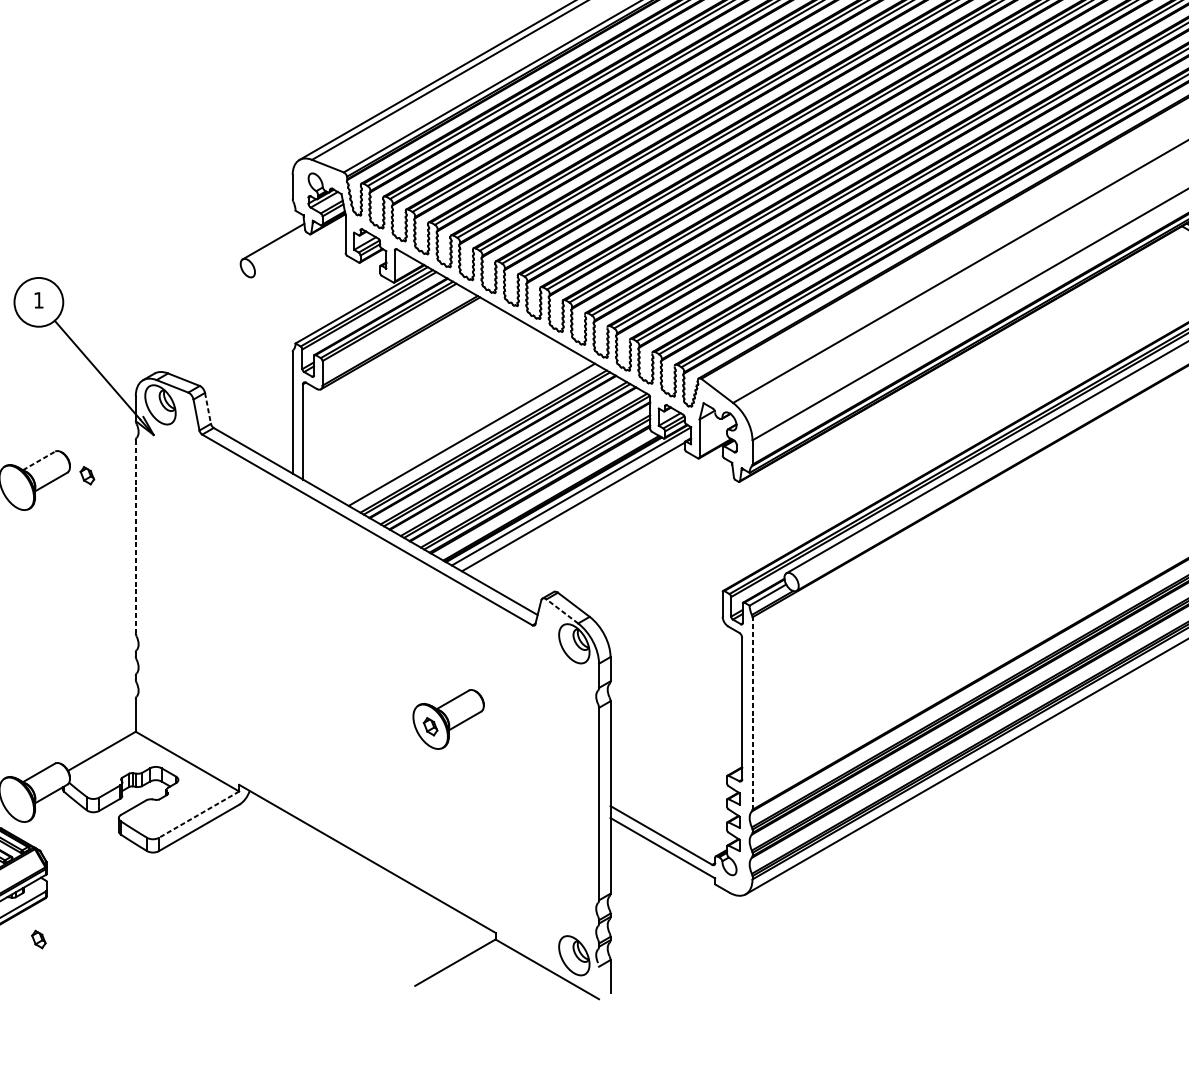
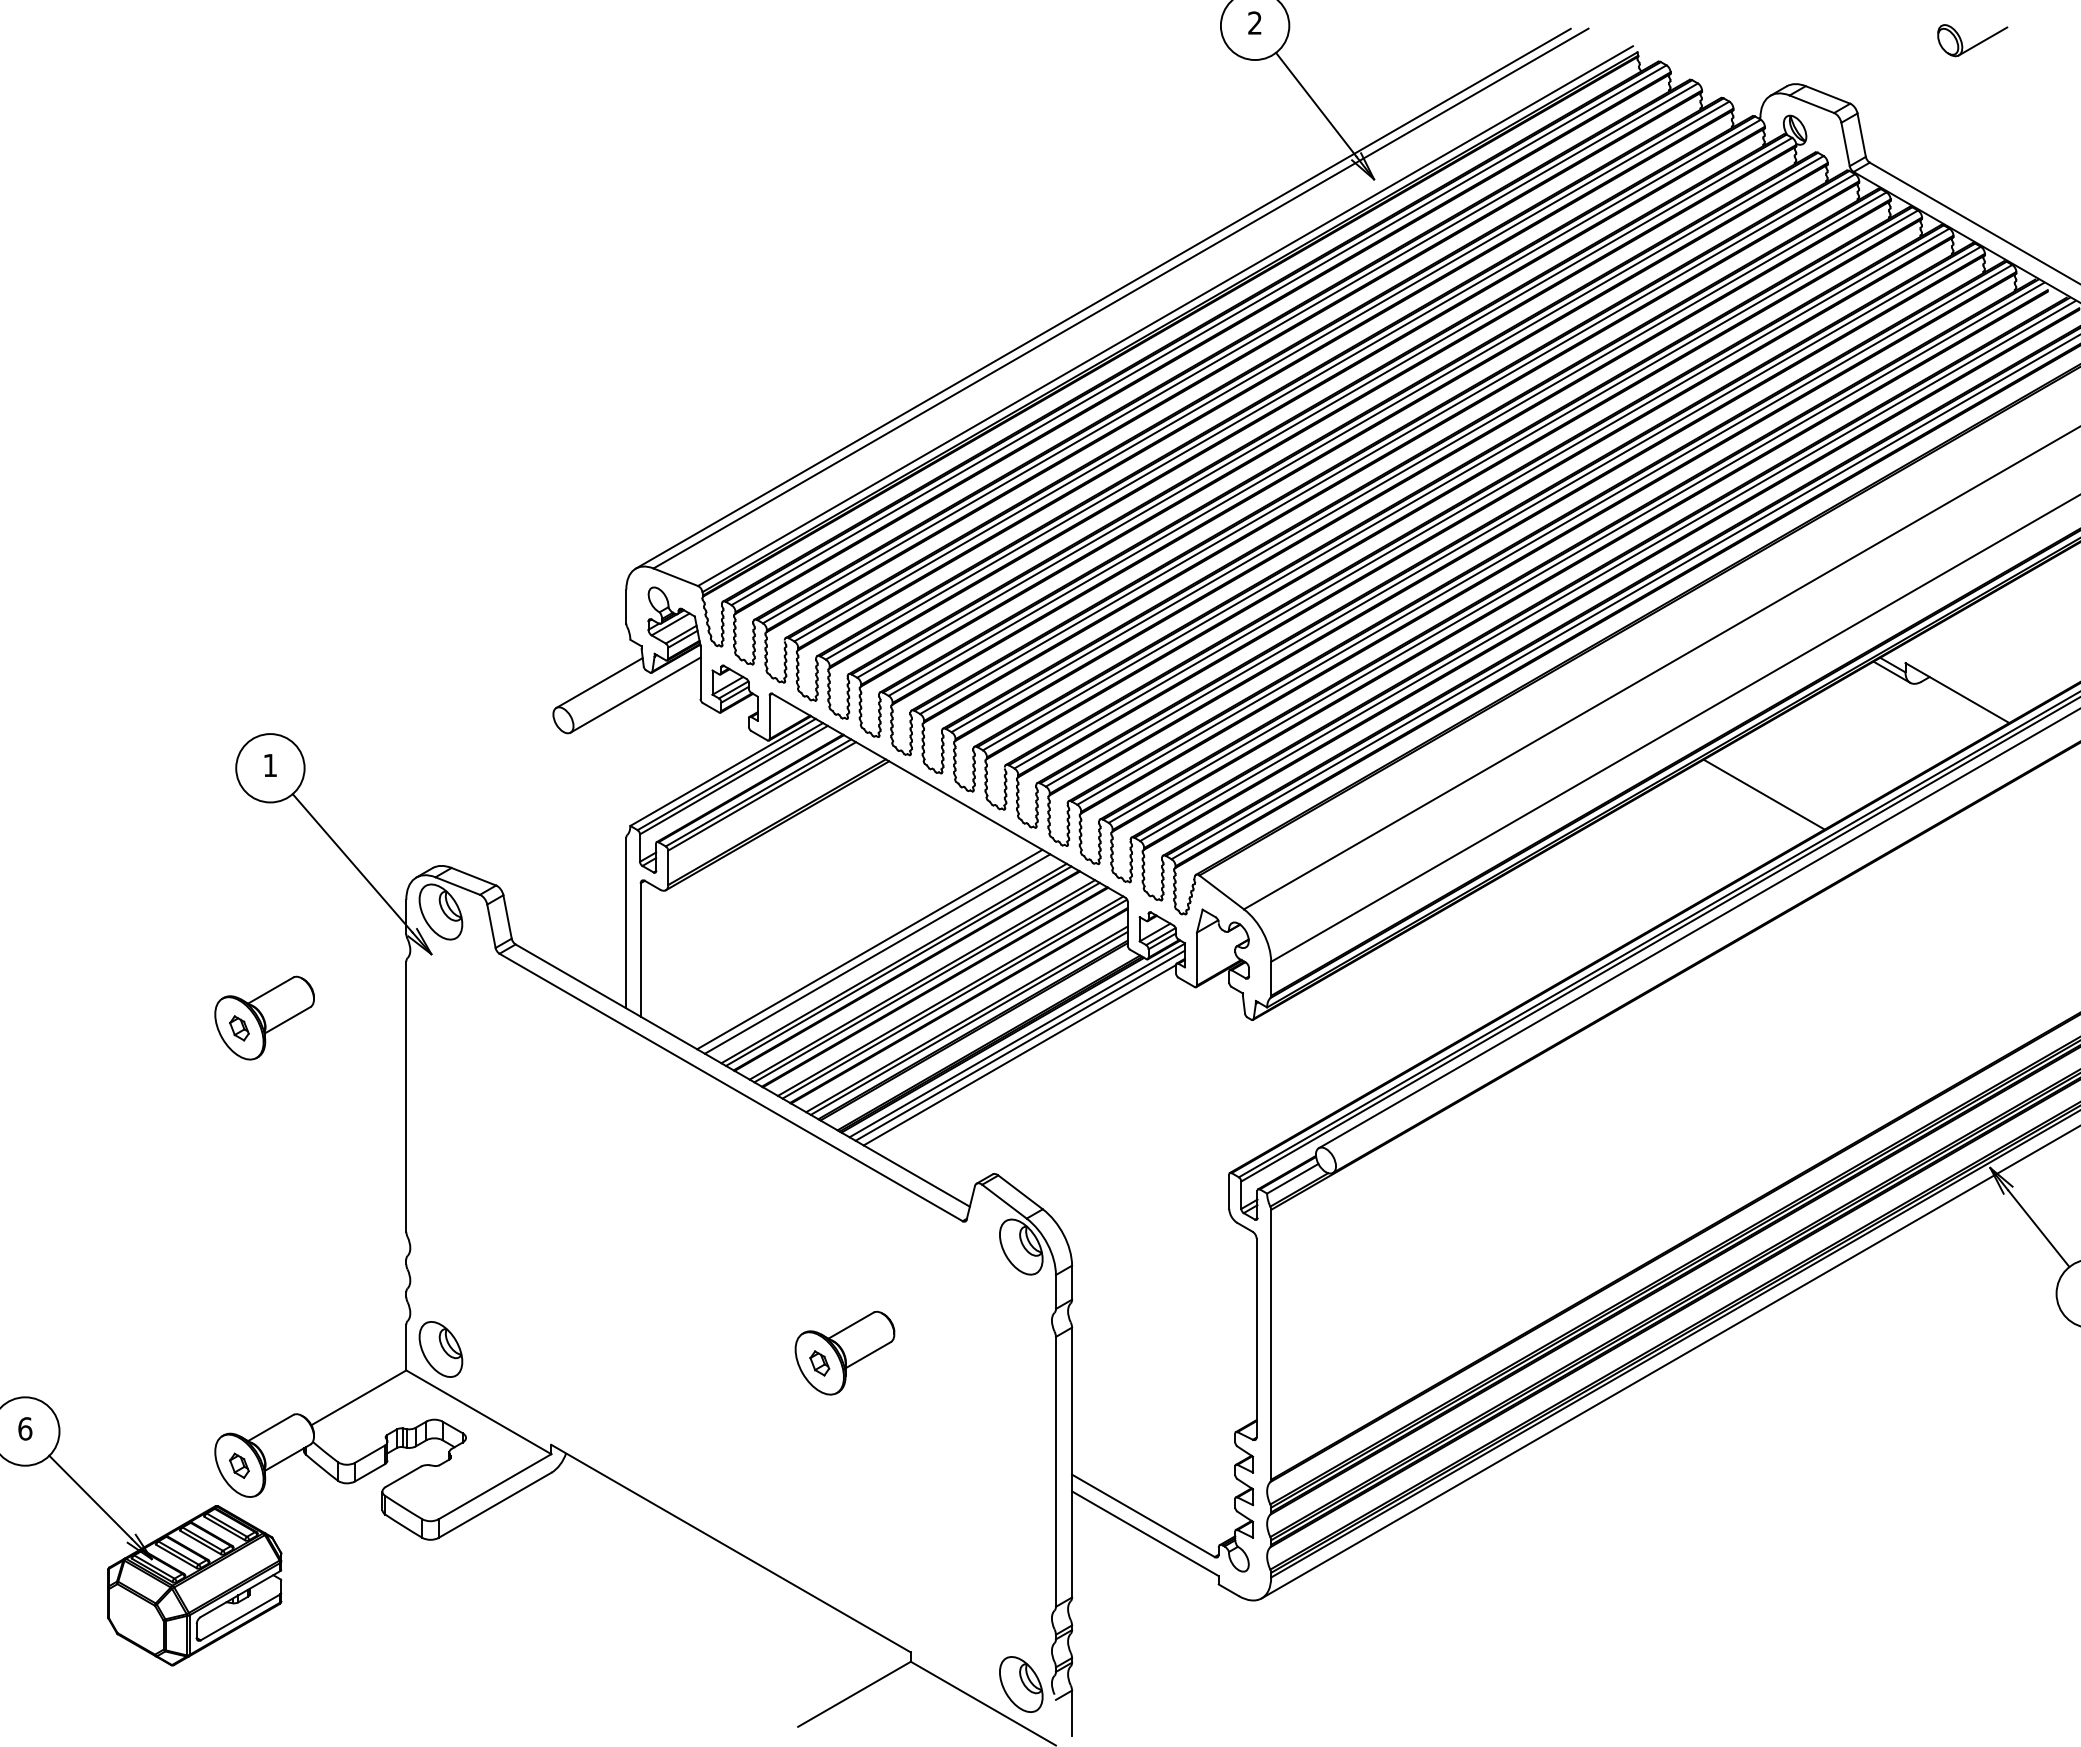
line: (299, 249) -> (635, 694), added
line: (1103, 321) -> (1763, 794), added
line: (207, 408) -> (507, 917), dashed -> solid
line: (466, 431) -> (869, 949), added
line: (39, 460) -> (271, 990), dashed -> solid
part: (87, 475) -> (239, 1028), moved
line: (573, 500) -> (1019, 1045), added
line: (135, 536) -> (406, 1096), dashed -> solid
line: (562, 611) -> (1004, 1201), dashed -> solid
line: (752, 713) -> (1271, 1344), dashed -> solid
part: (160, 716) -> (440, 1349), added
line: (198, 814) -> (494, 1486), dashed -> solid
part: (38, 939) -> (239, 1465), moved

